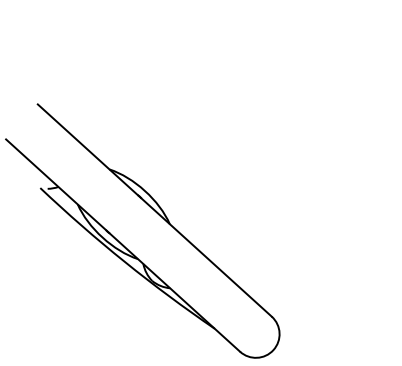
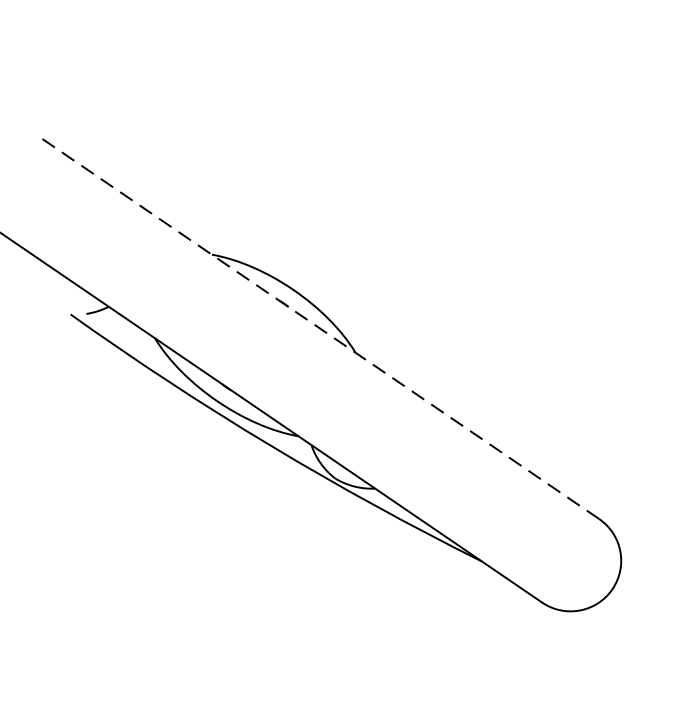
line: (154, 210) -> (319, 328), solid -> dashed

